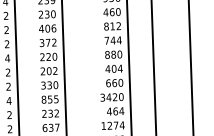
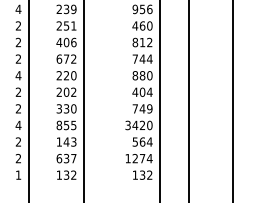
text: (50, 13) -> (70, 25), 230 -> 251
text: (42, 42) -> (59, 58), 372 -> 672
text: (114, 82) -> (142, 108), 660 -> 749
text: (109, 111) -> (135, 141), 464 -> 564
text: (50, 113) -> (66, 141), 232 -> 143

